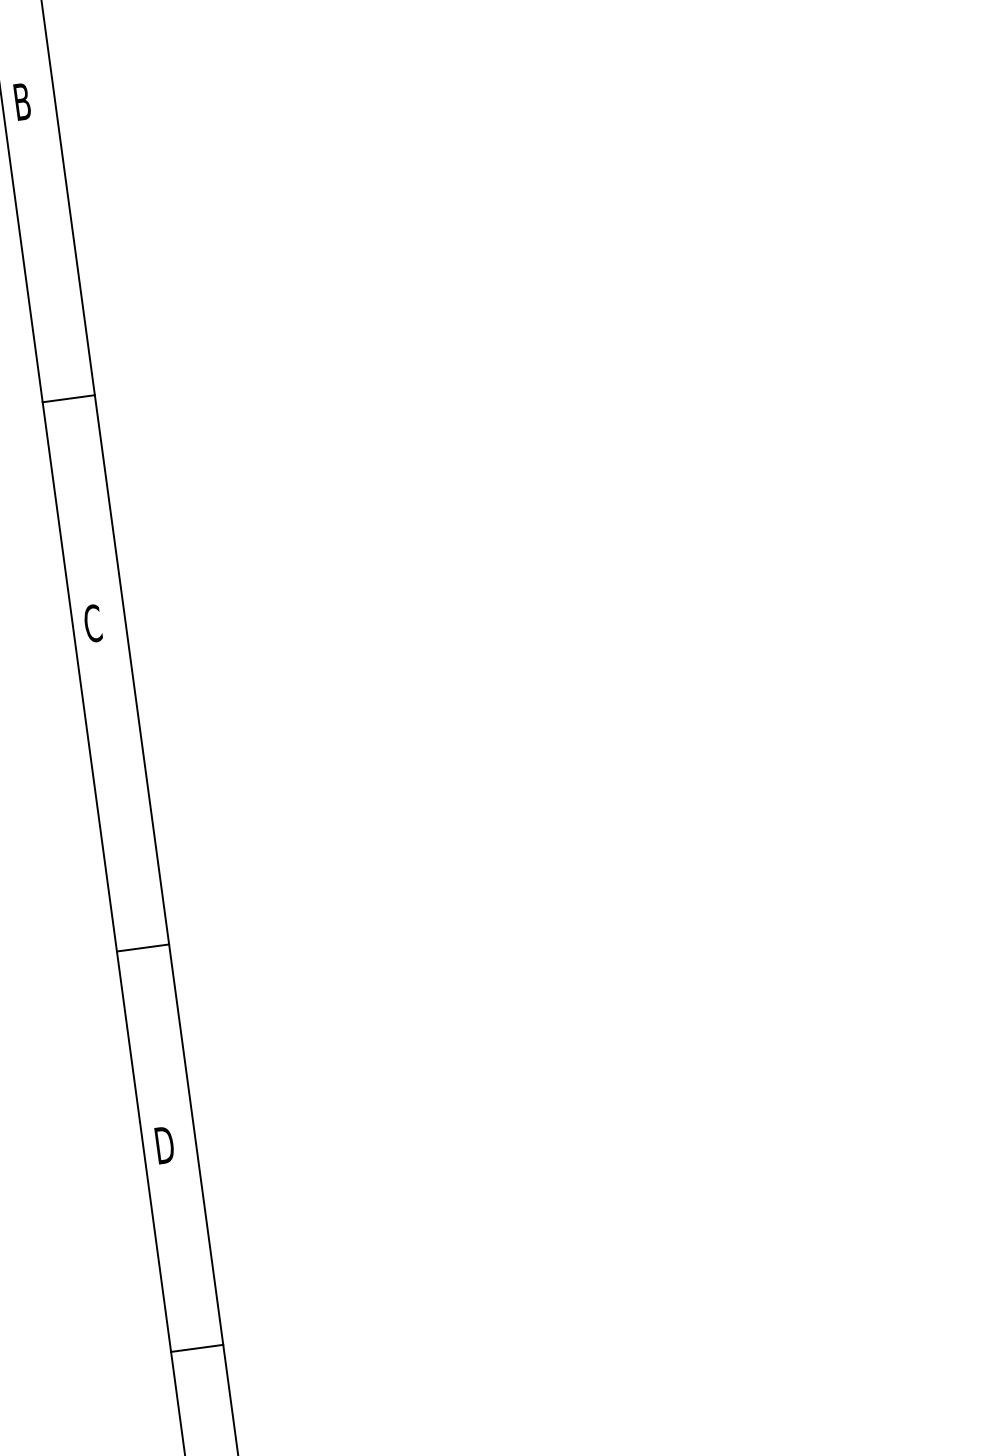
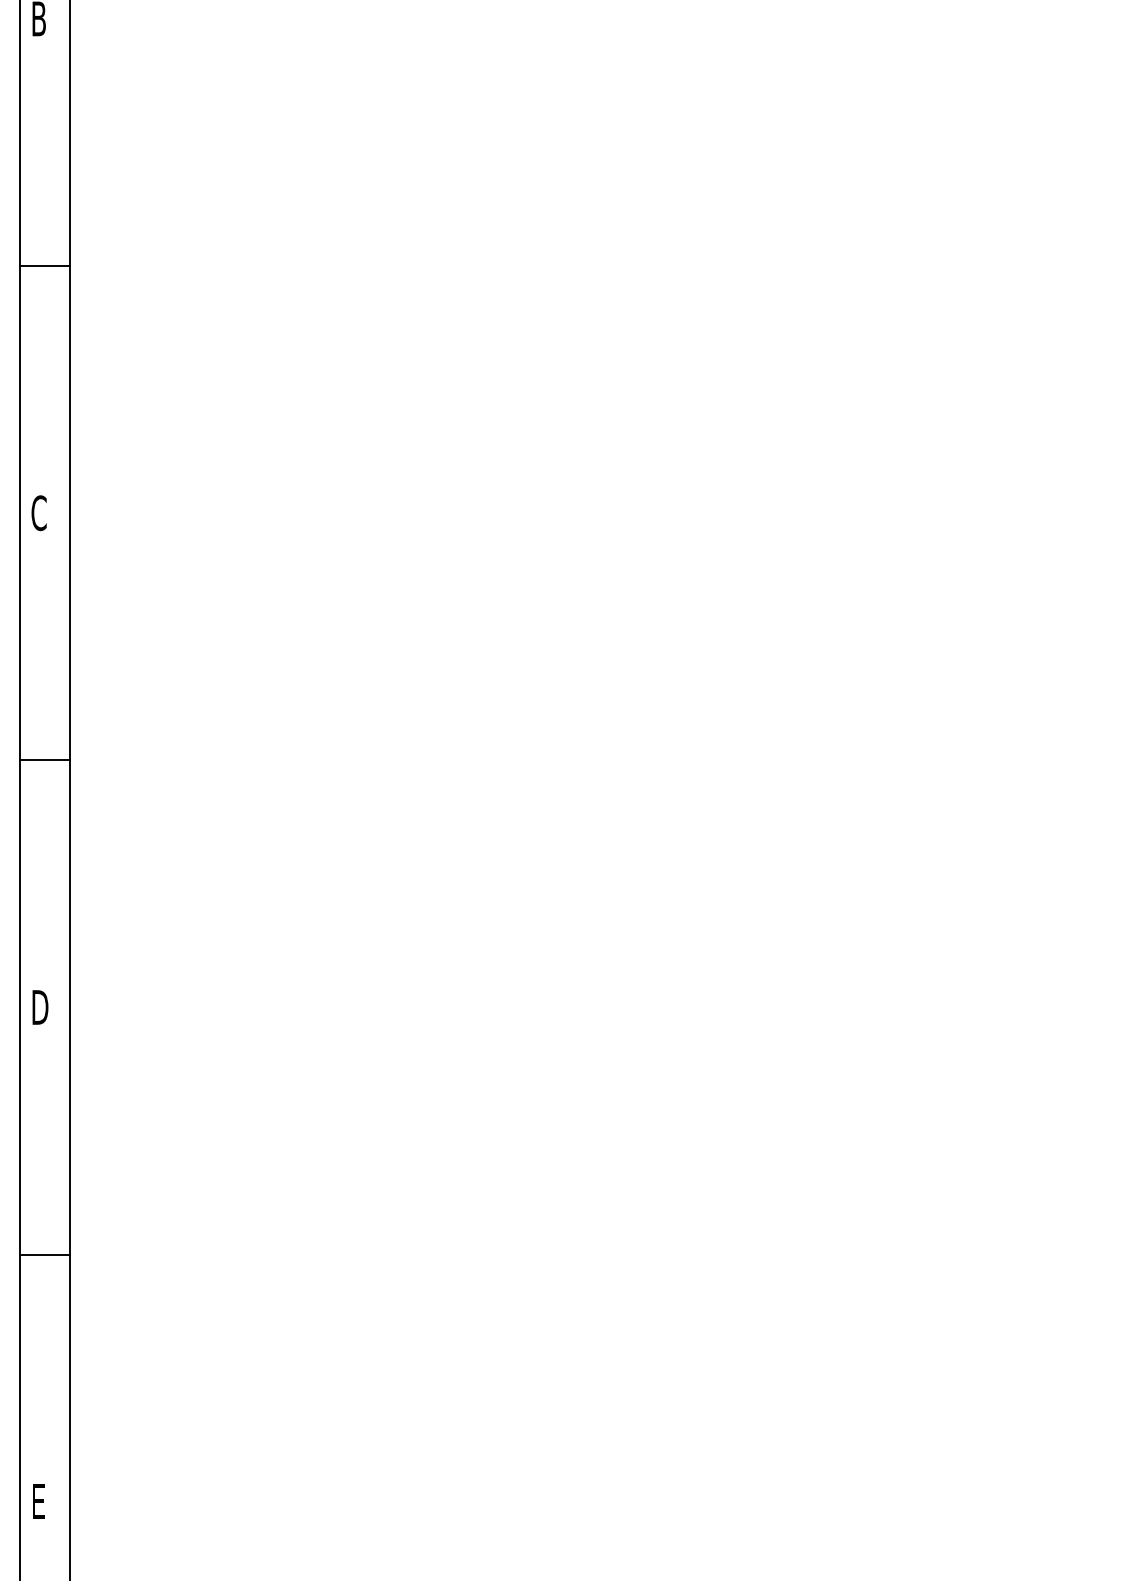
line: (68, 399) -> (44, 266), moved
line: (142, 948) -> (44, 760), moved
line: (196, 1348) -> (44, 1254), moved

